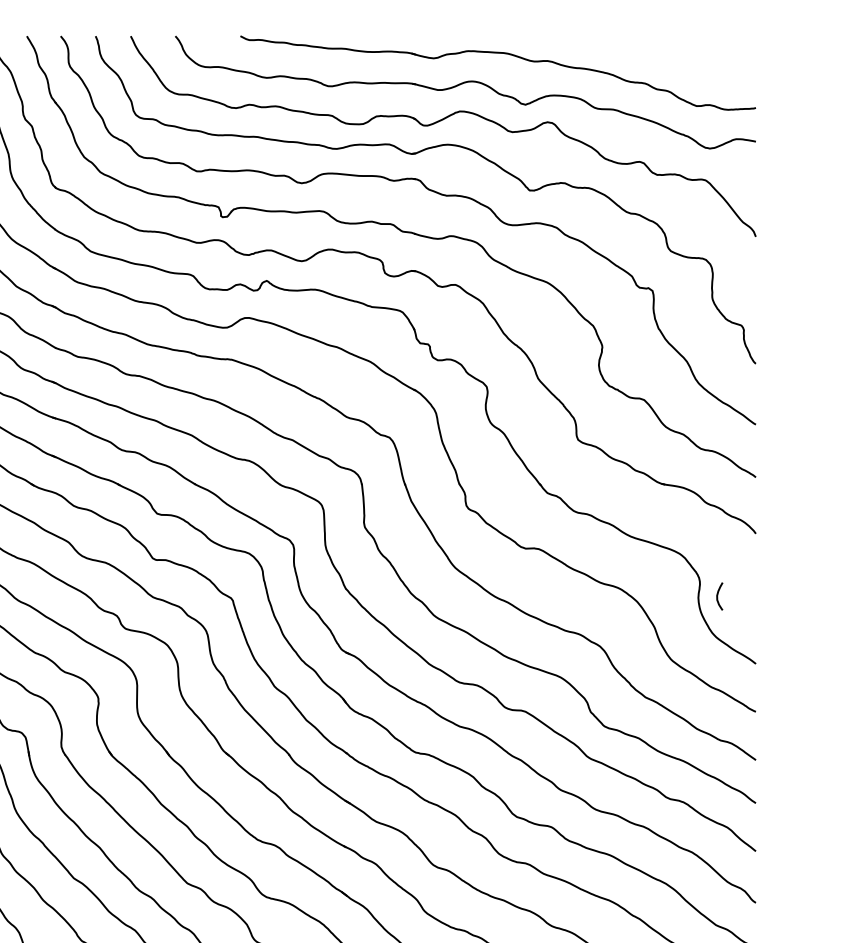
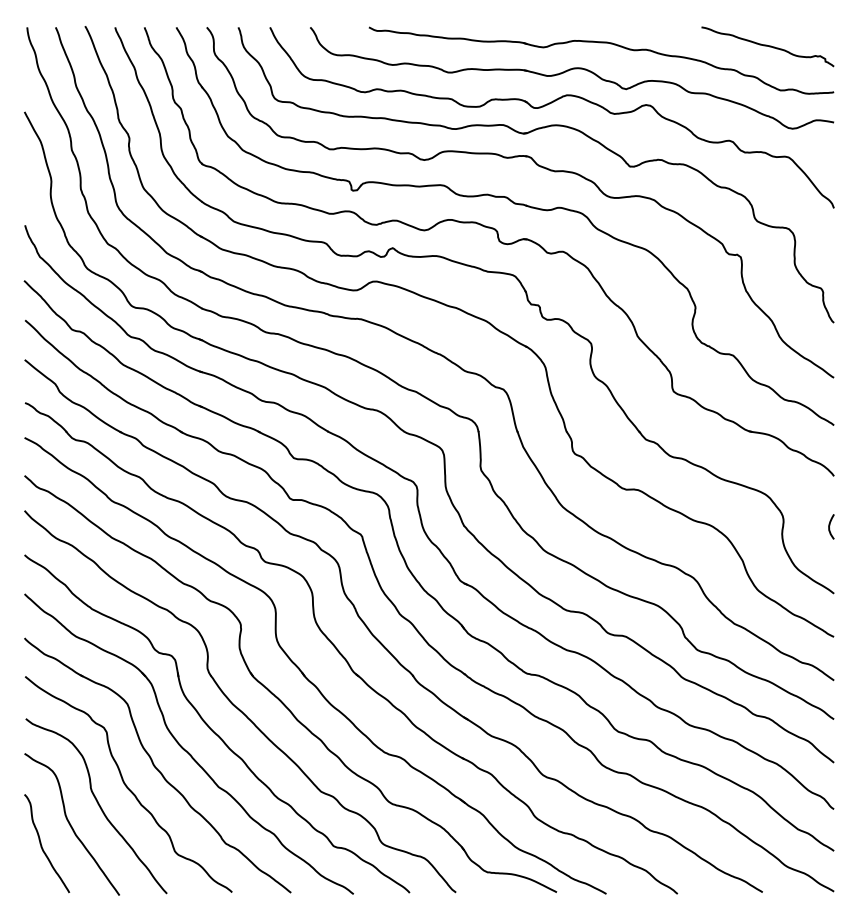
curve: (682, 57) -> (767, 46), added
curve: (718, 594) -> (830, 525), moved

